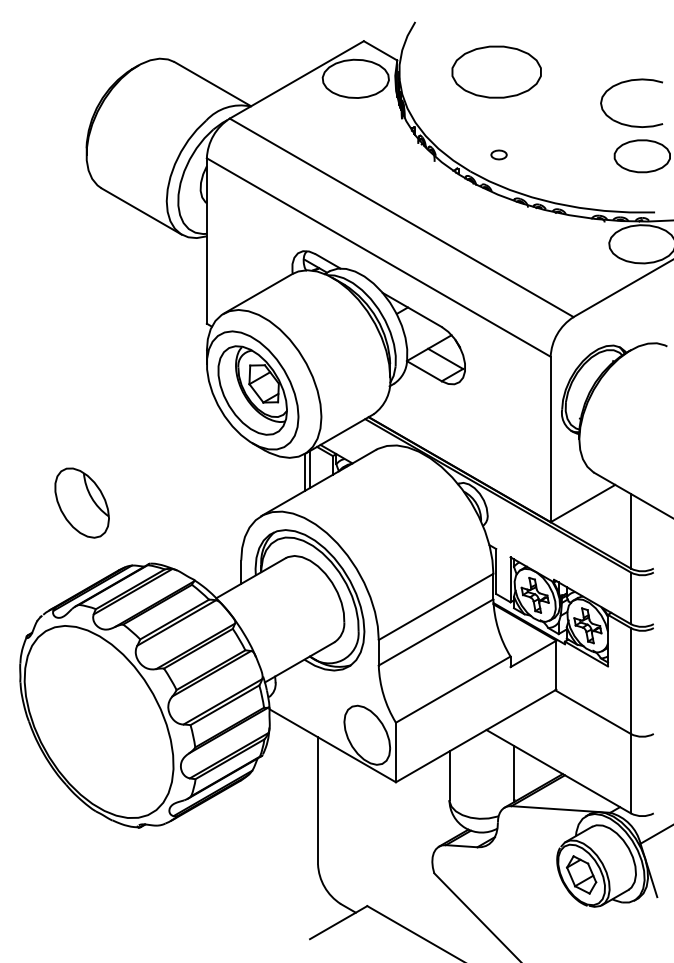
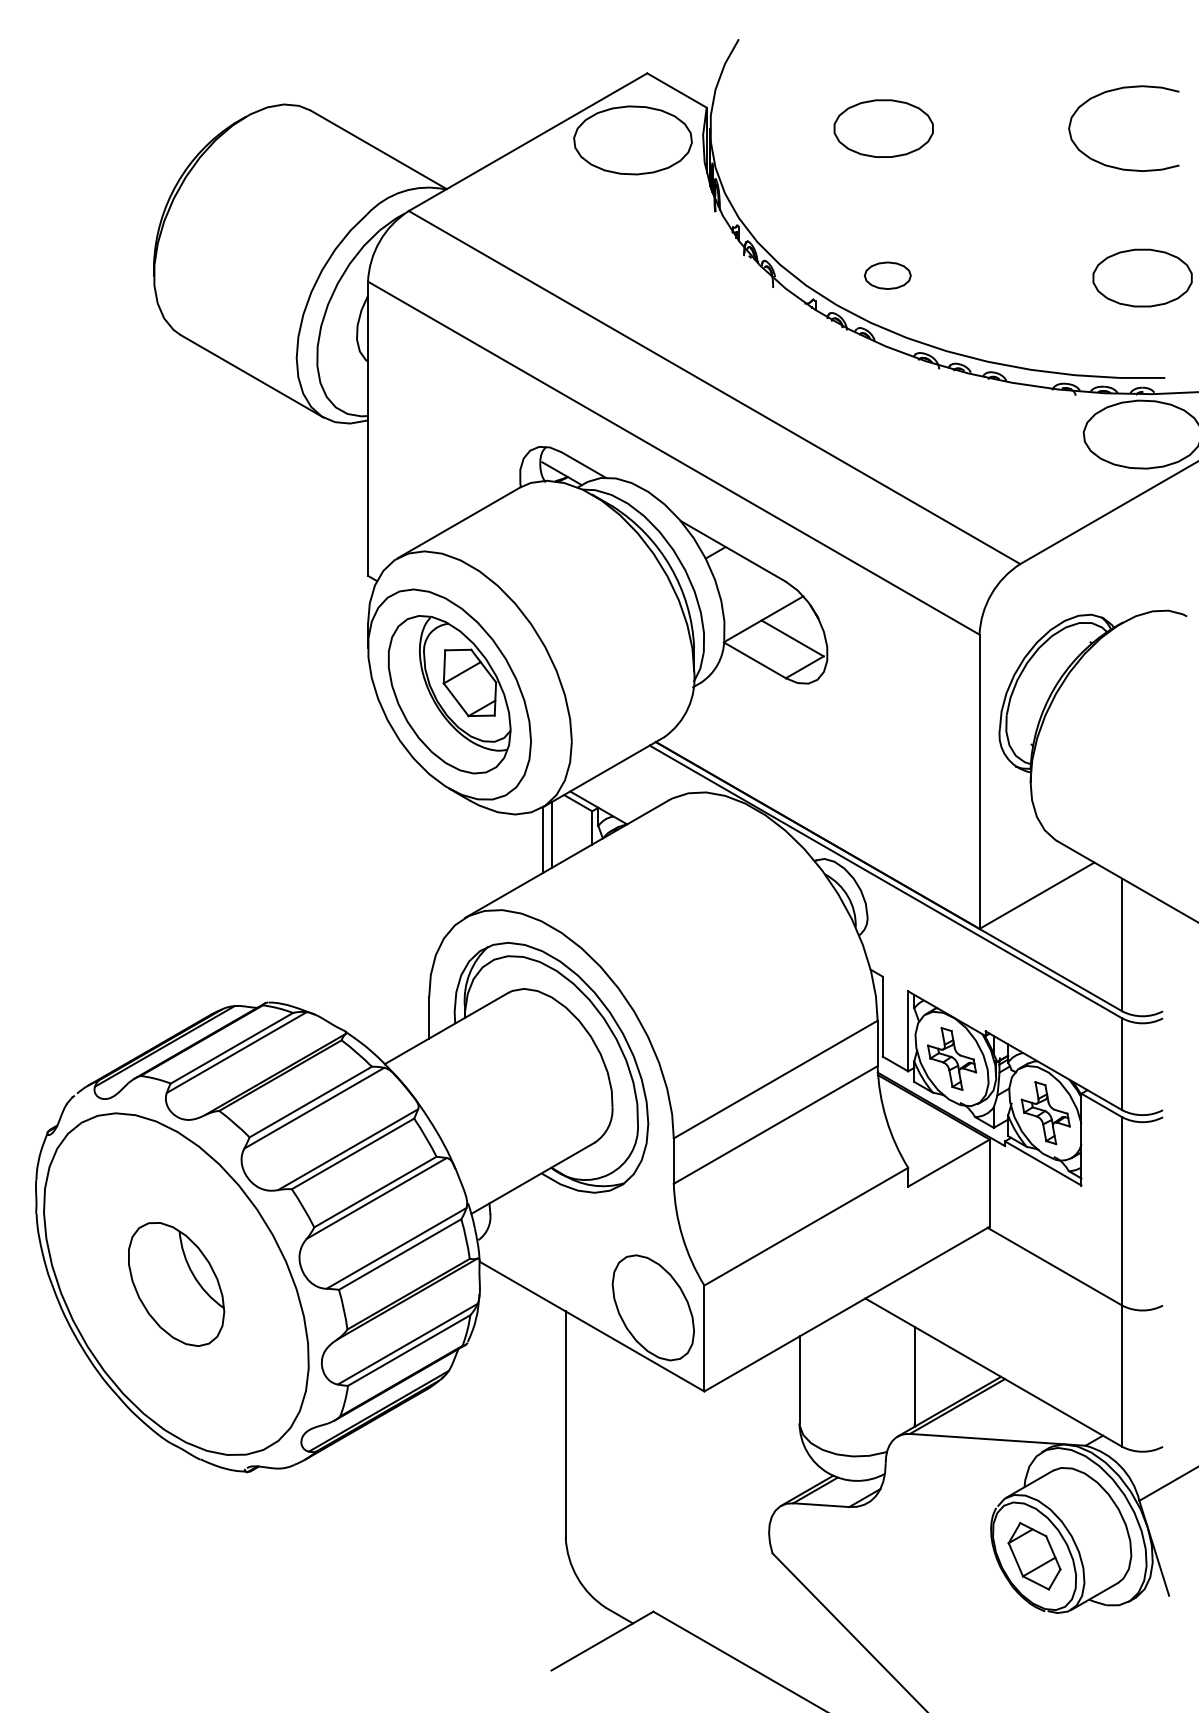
part: (496, 72) -> (883, 129), size x0.62
part: (627, 82) -> (1116, 91), moved
part: (498, 154) -> (886, 274), size x1.67
part: (81, 502) -> (175, 1283), moved

